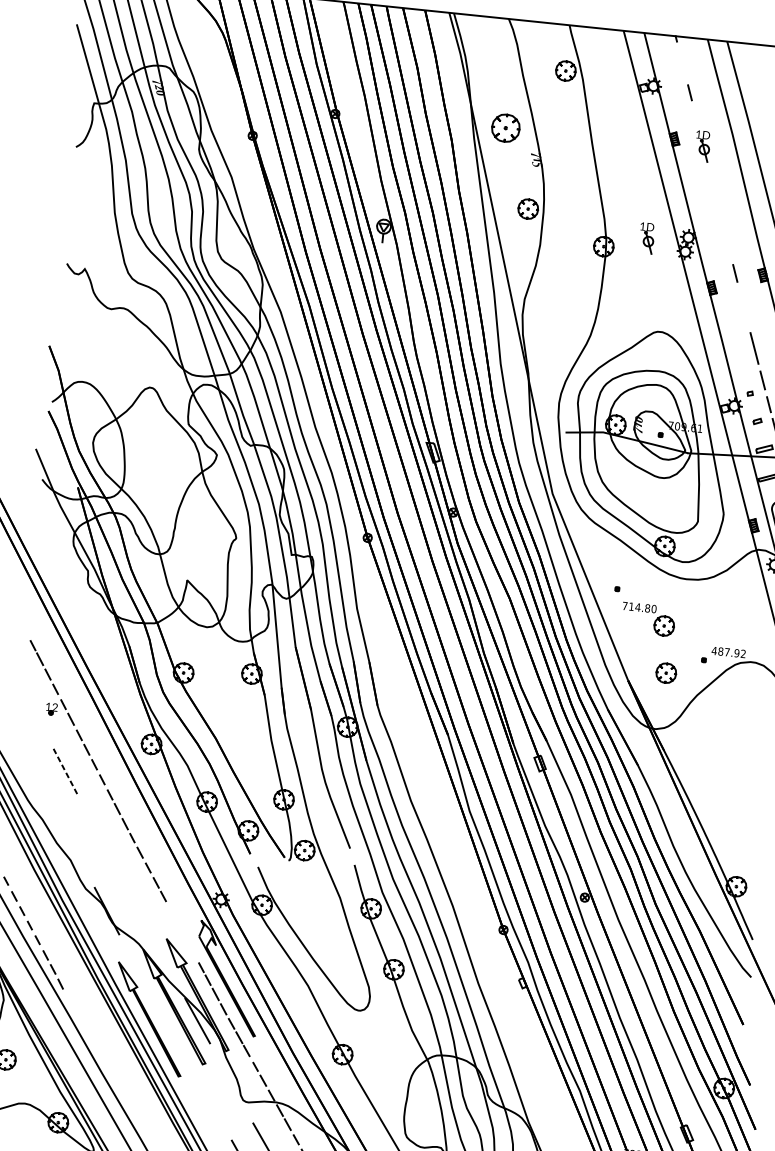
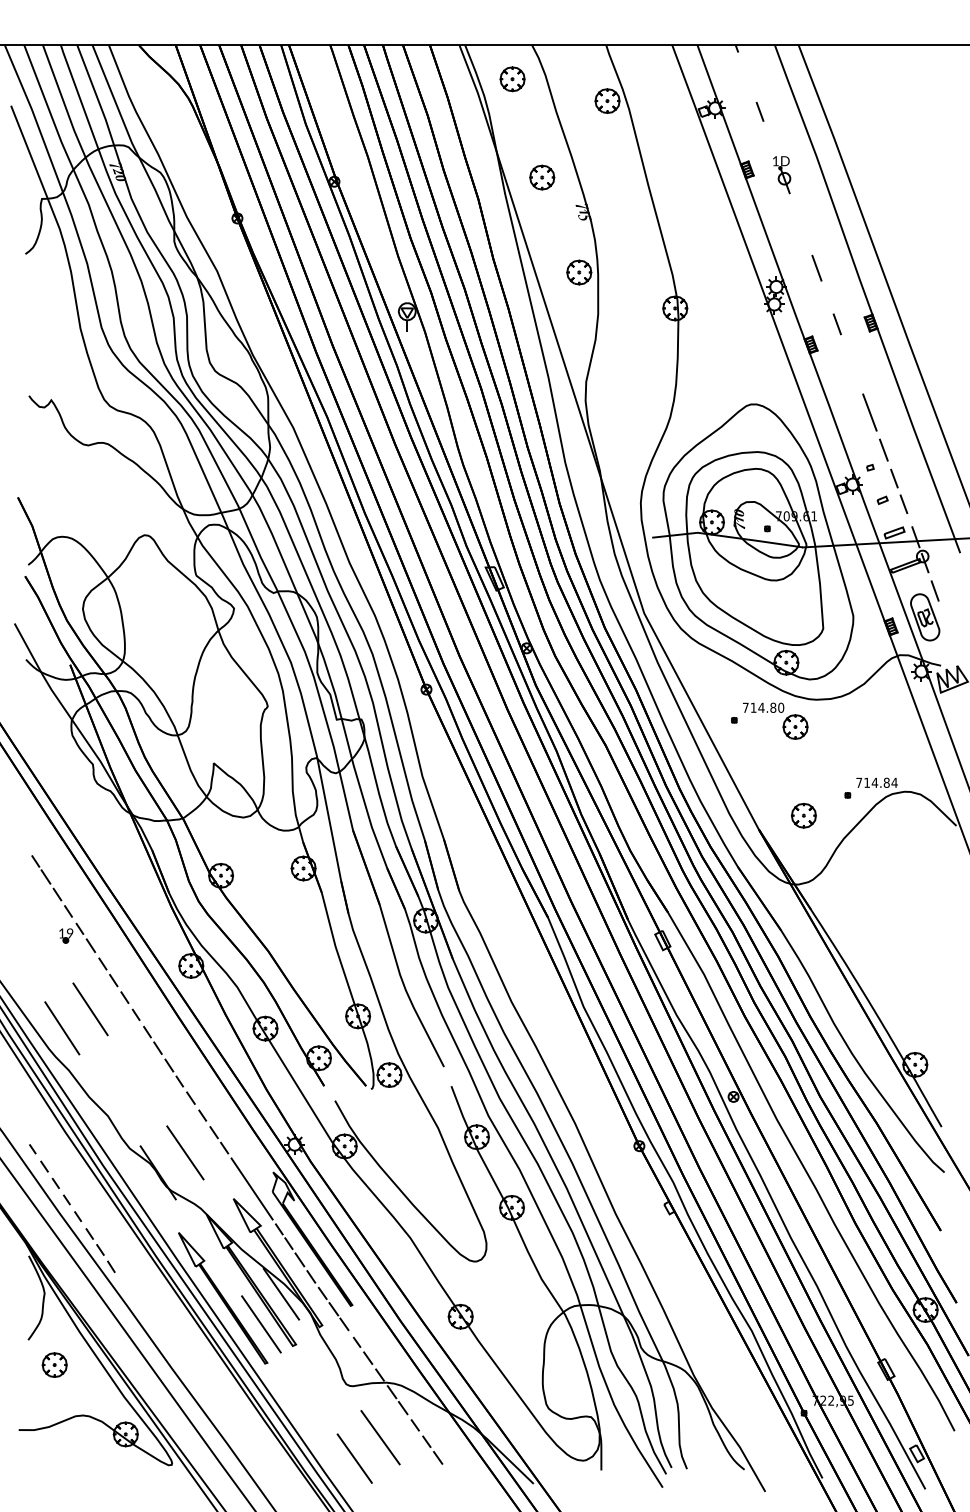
part: (489, 45) -> (512, 79), added
part: (506, 128) -> (542, 177), size x0.71
line: (723, 225) -> (816, 267), added
part: (647, 238) -> (726, 293), removed
part: (649, 612) -> (775, 712), moved
text: (728, 652) -> (876, 782), 487.92 -> 714.84
text: (54, 708) -> (69, 934), 12 -> 19
line: (65, 771) -> (90, 1009), dashed -> solid
line: (40, 784) -> (62, 1028), added
line: (131, 896) -> (185, 1152), added
line: (182, 931) -> (251, 1188), added
line: (178, 1044) -> (261, 1324), added

